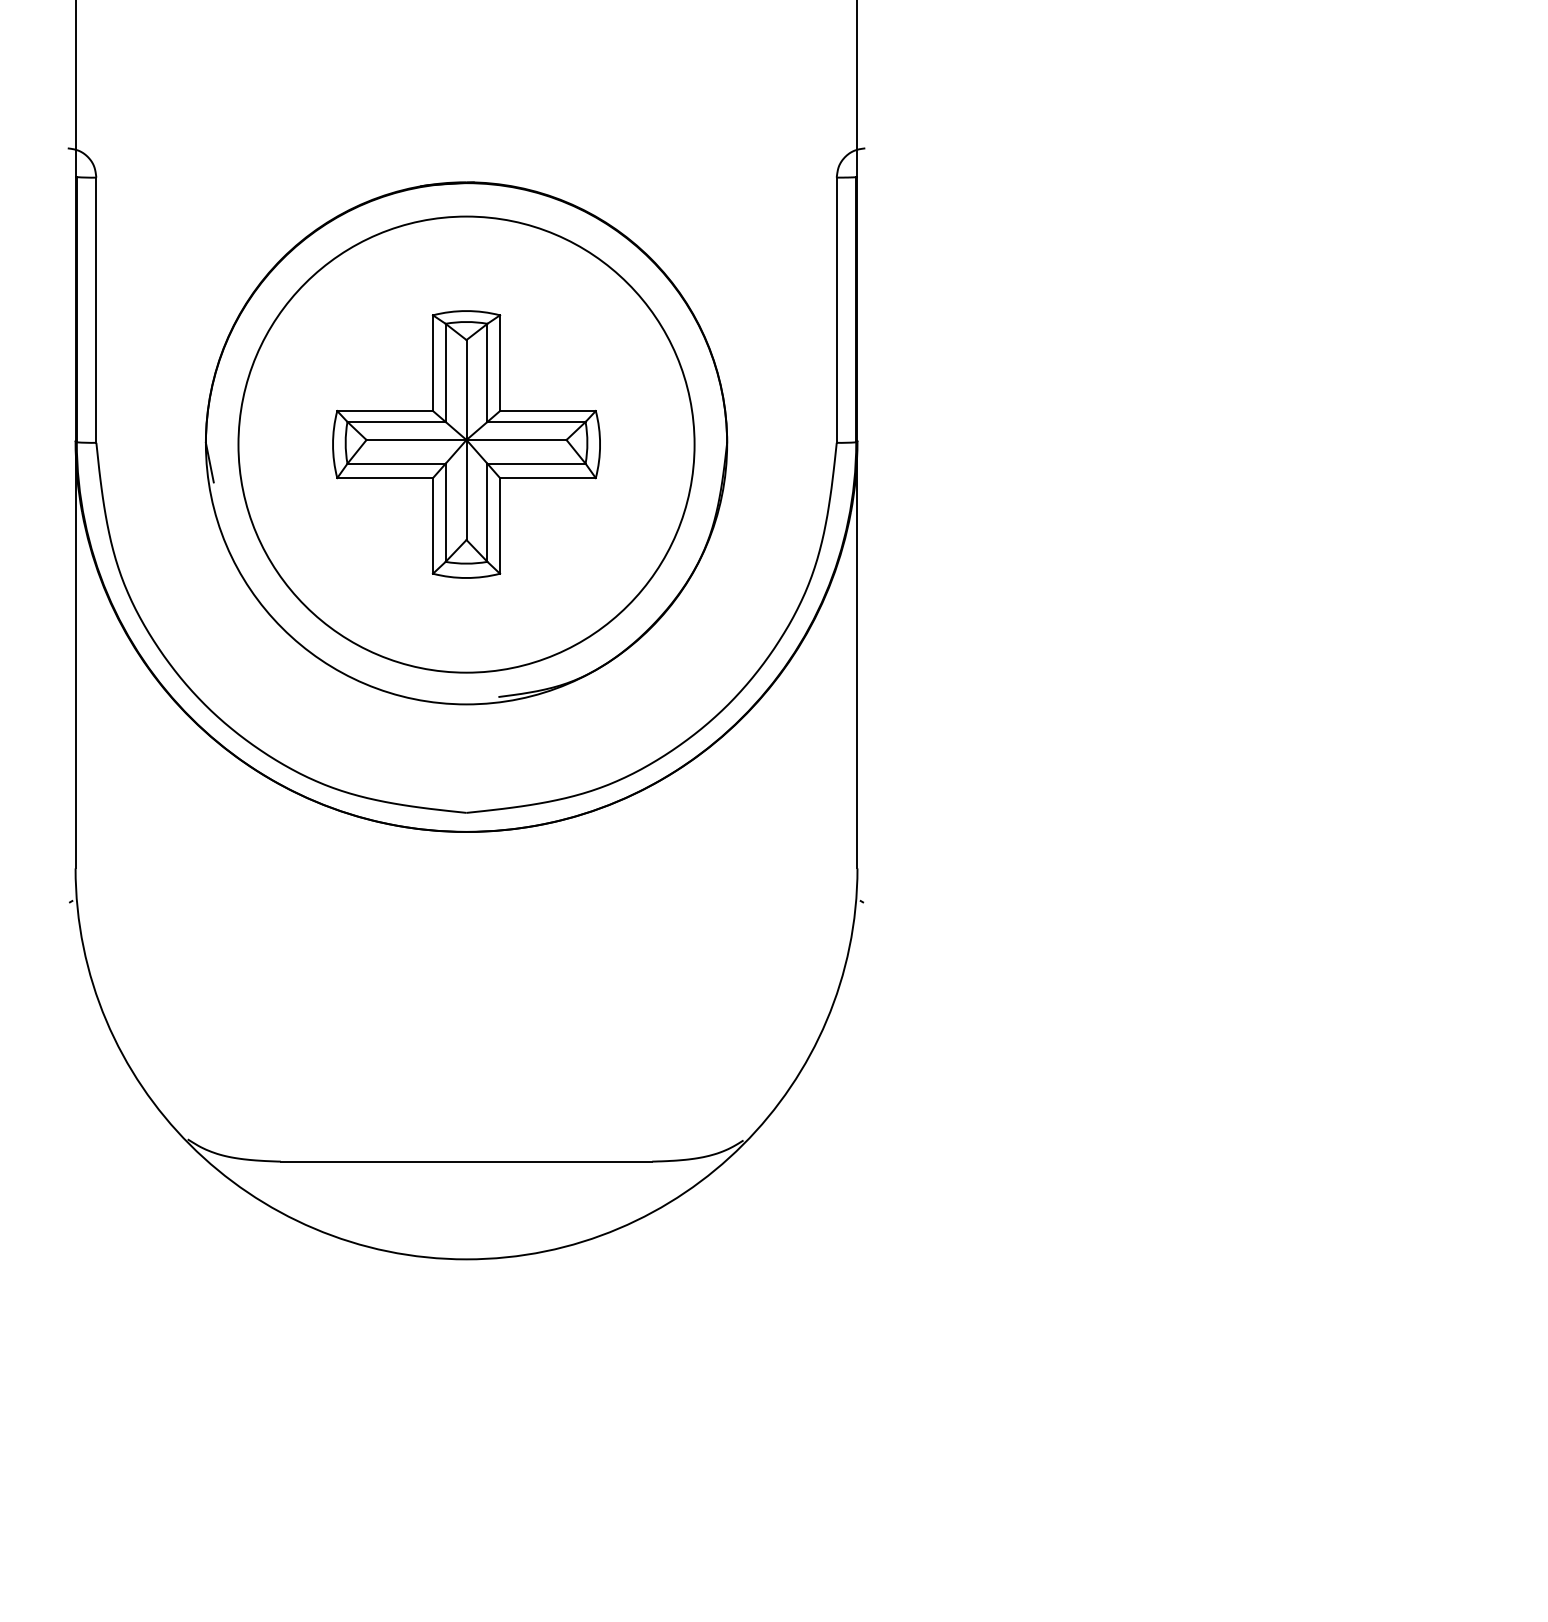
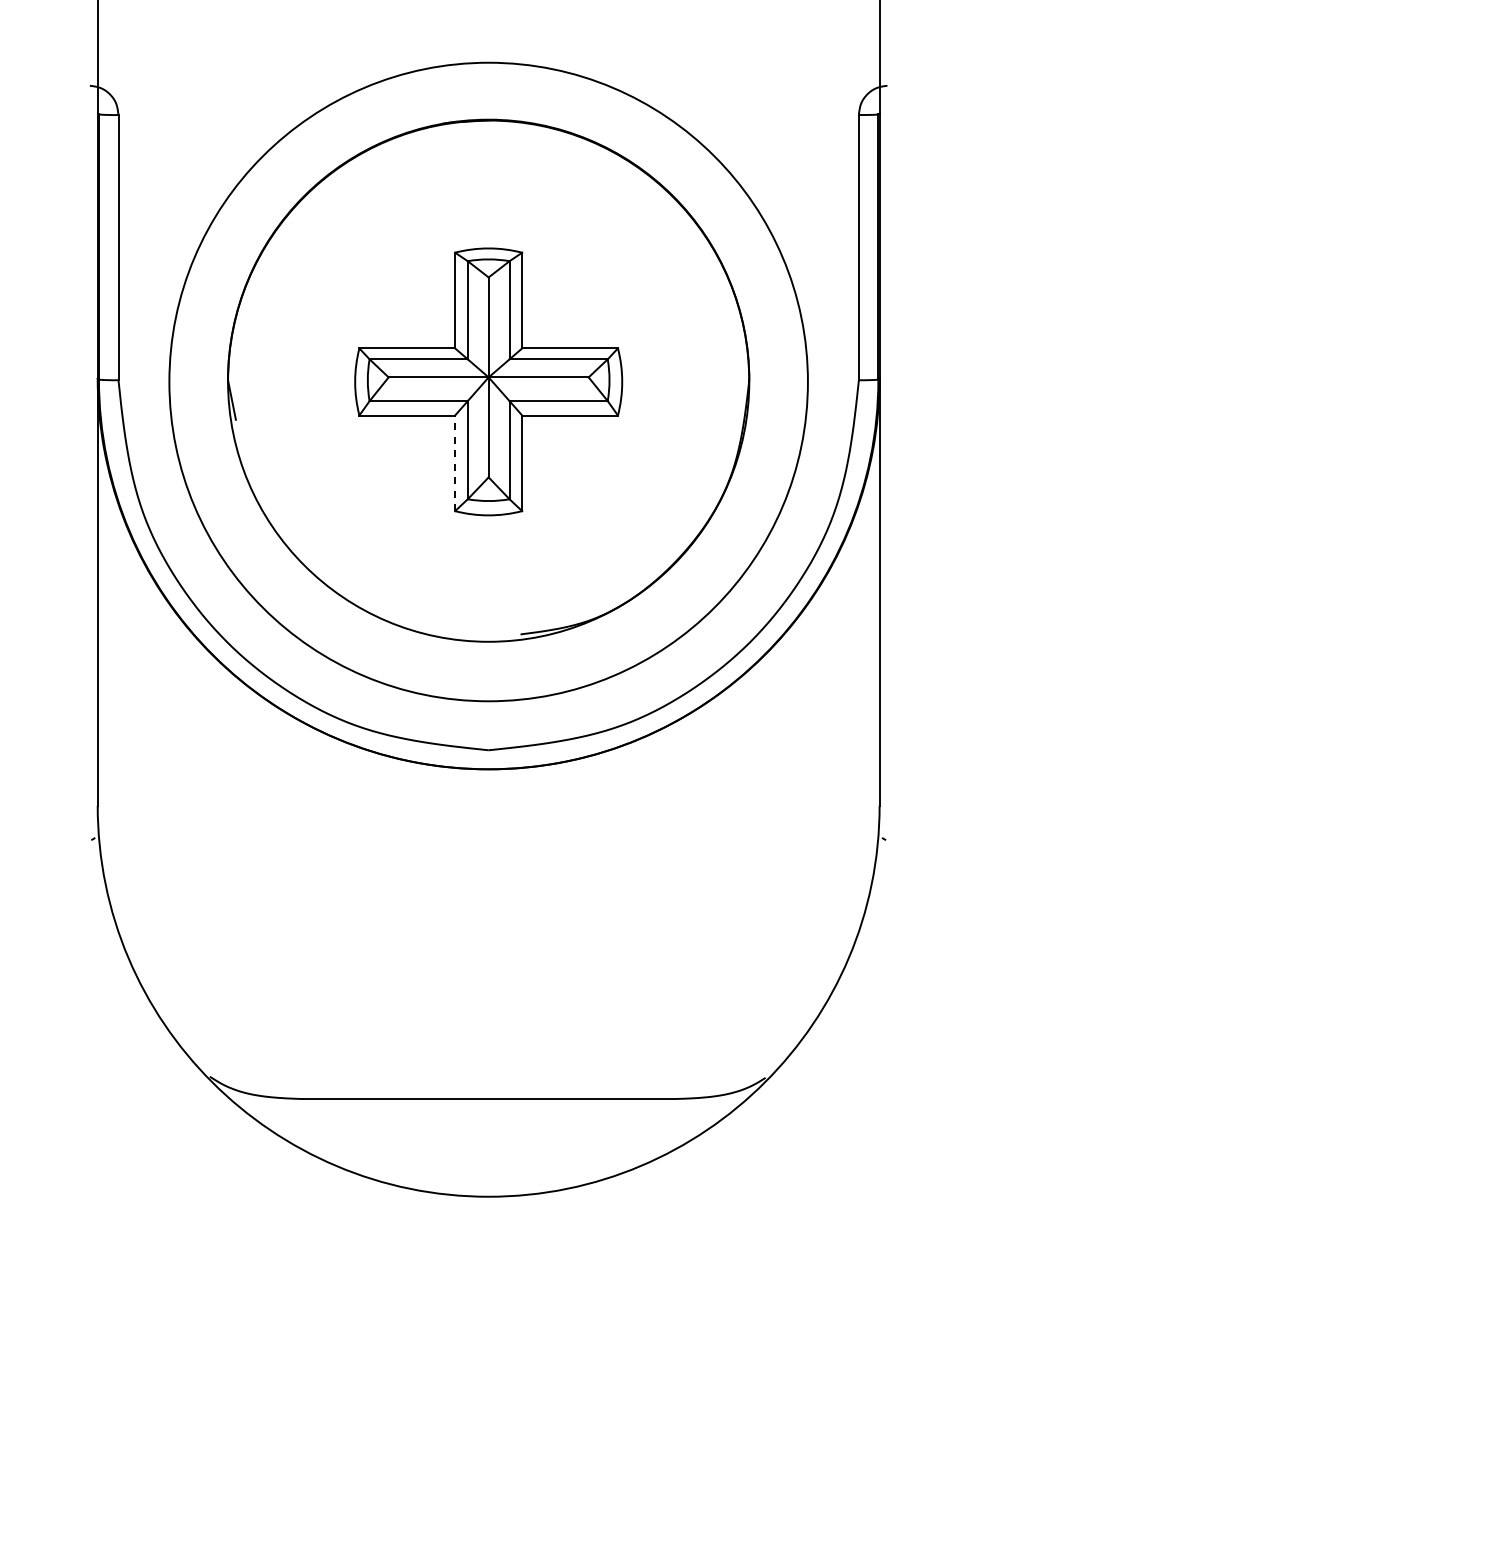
circle: (466, 444) -> (488, 381), size x1.4
line: (432, 525) -> (454, 462), solid -> dashed

